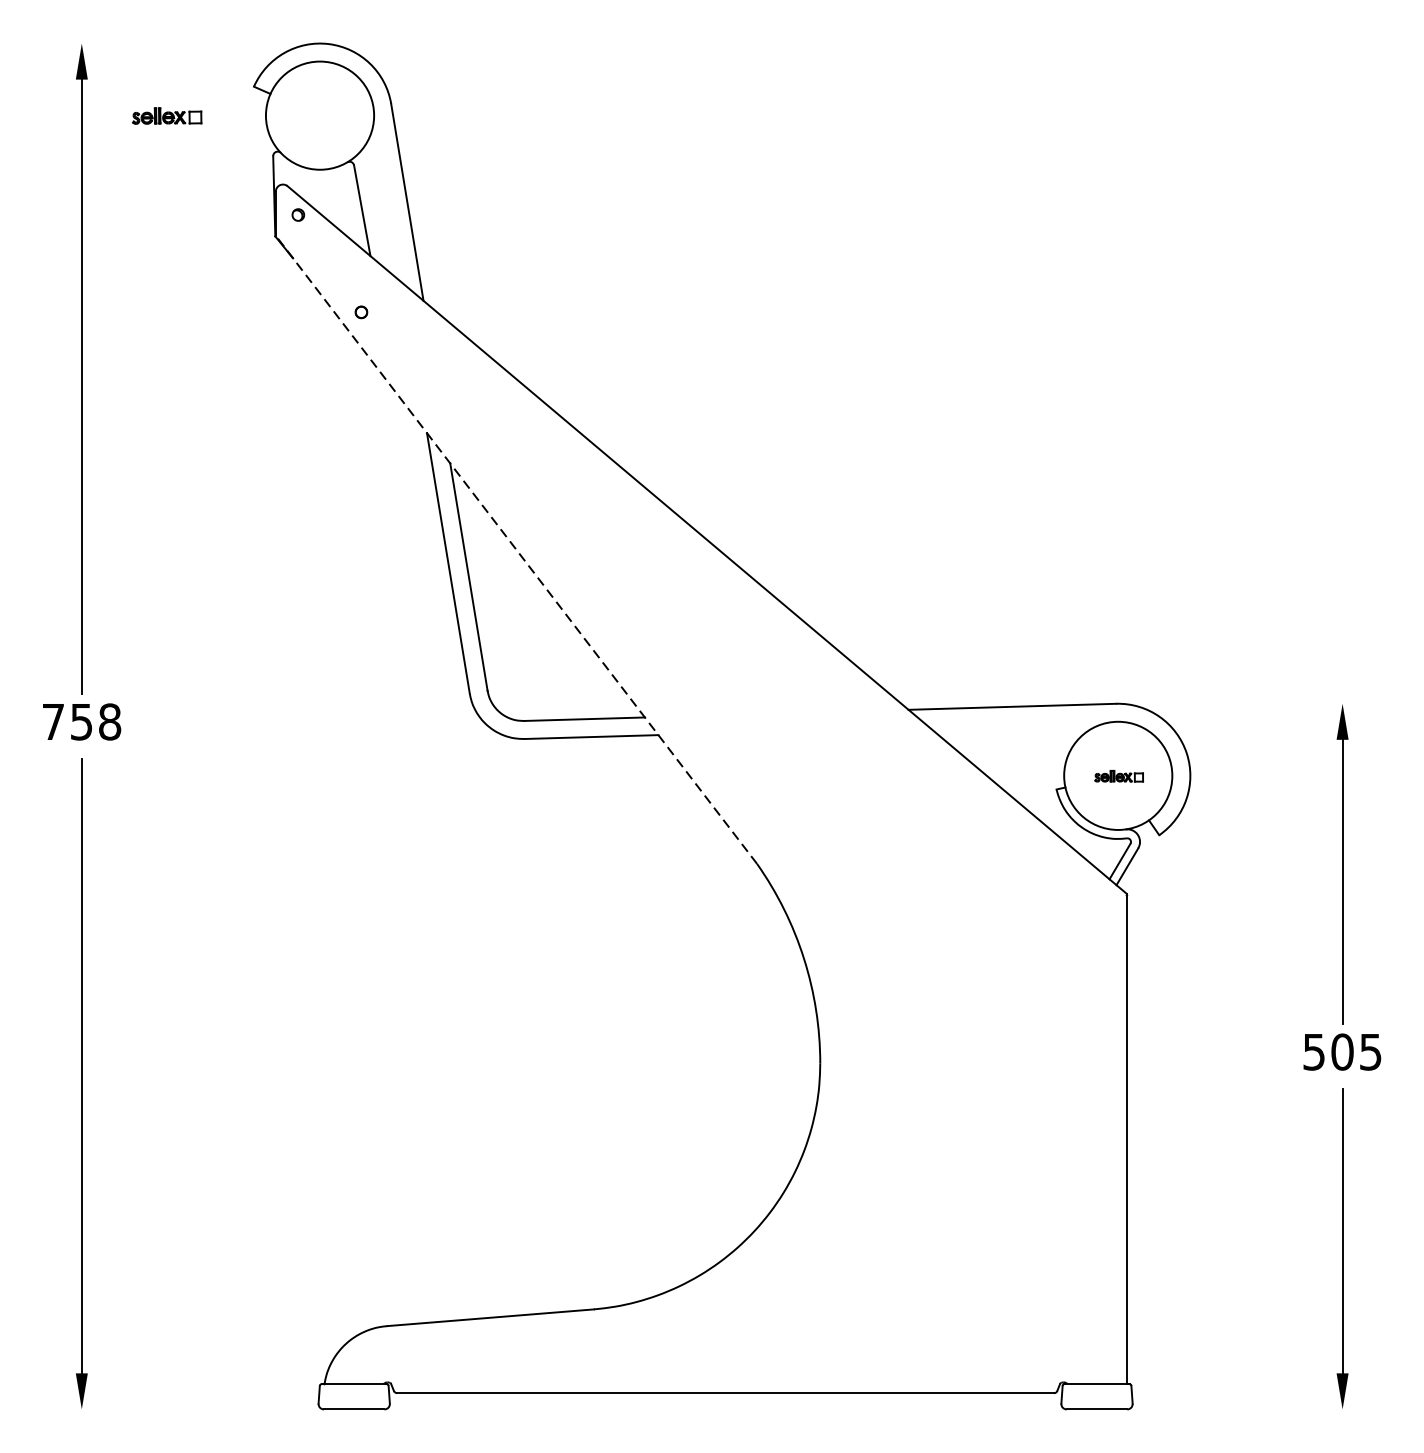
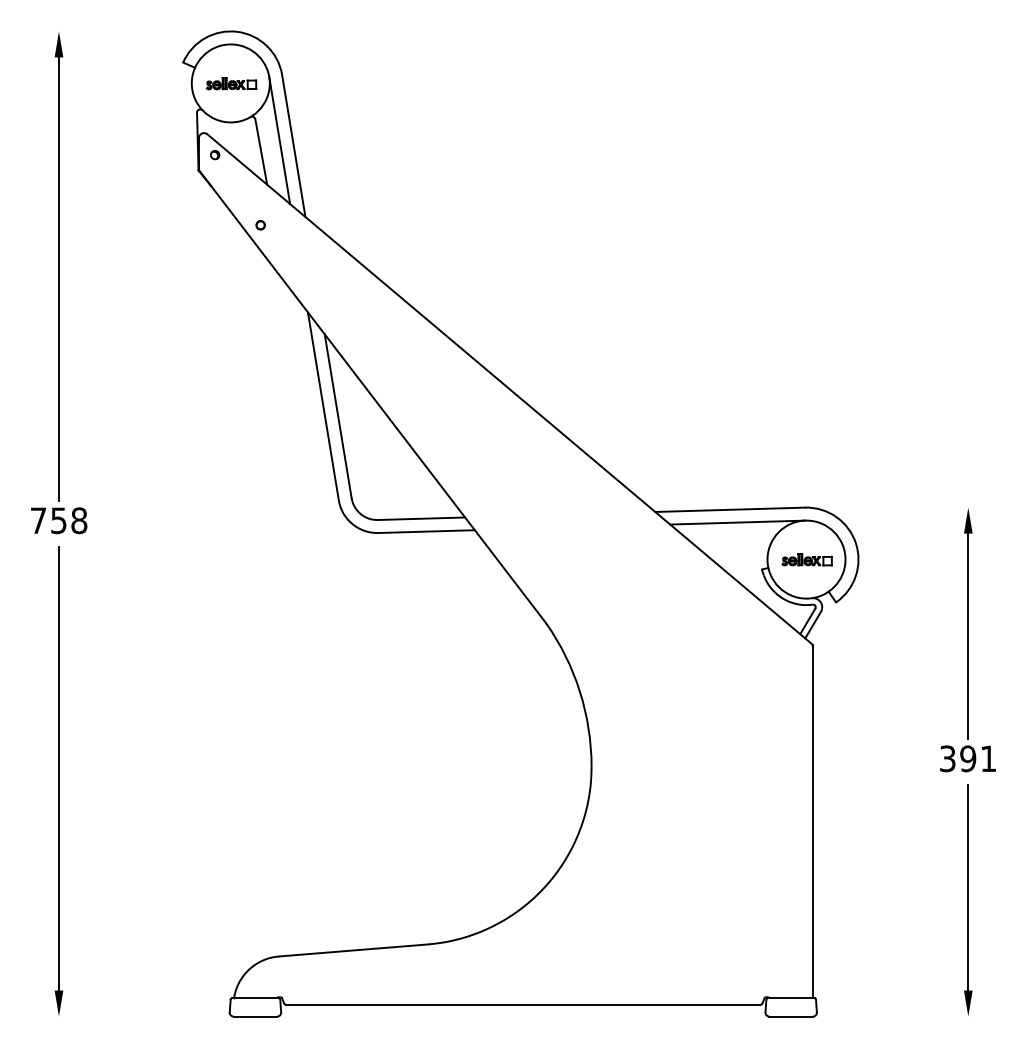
part: (167, 115) -> (231, 83), moved
line: (387, 194) -> (279, 140), added
line: (516, 549) -> (372, 396), dashed -> solid
line: (1022, 724) -> (737, 522), added
part: (1118, 775) -> (806, 559), size x1.43
text: (1342, 1051) -> (968, 758), 505 -> 391

